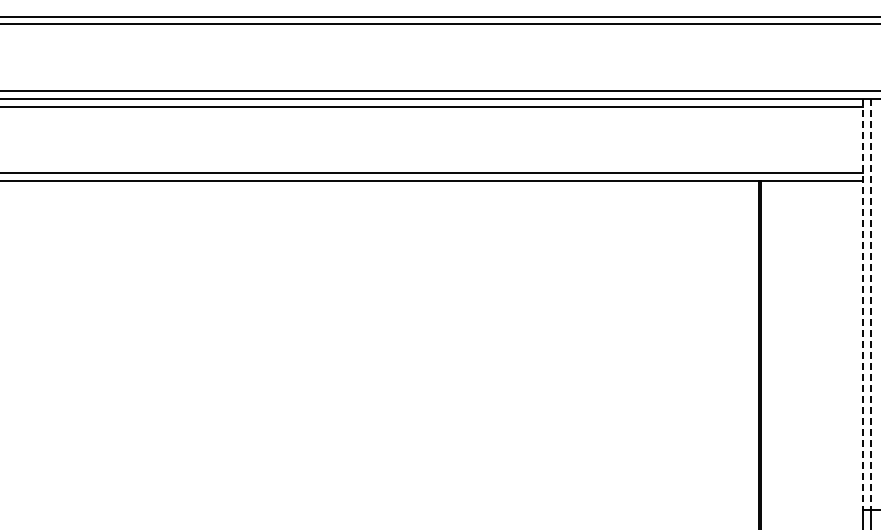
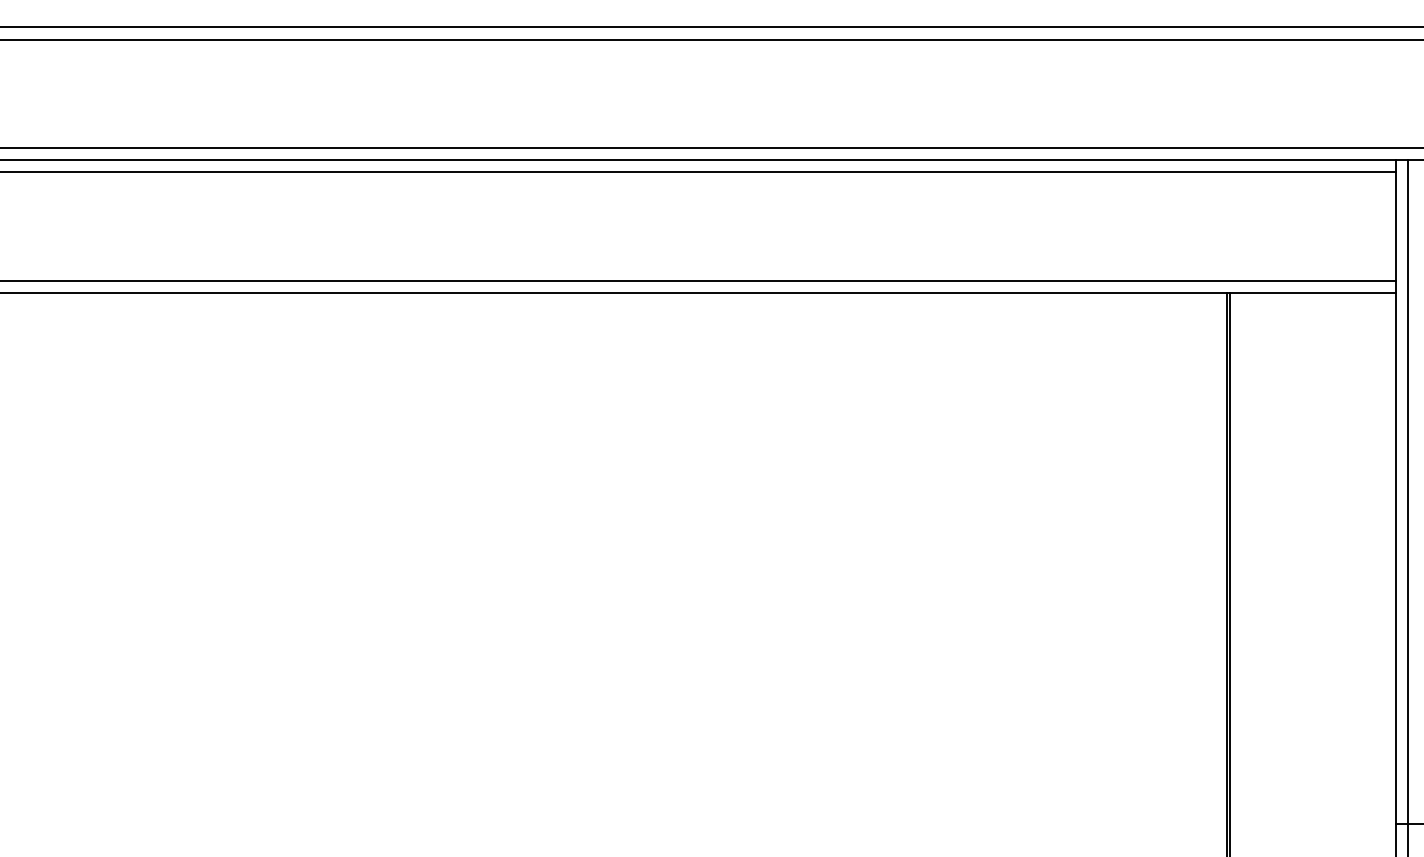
line: (863, 304) -> (1395, 492), dashed -> solid
line: (871, 304) -> (1408, 492), dashed -> solid

